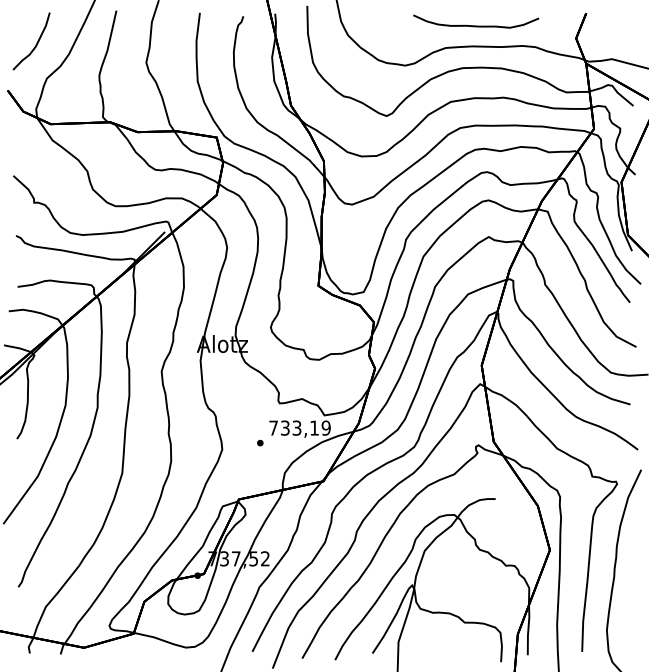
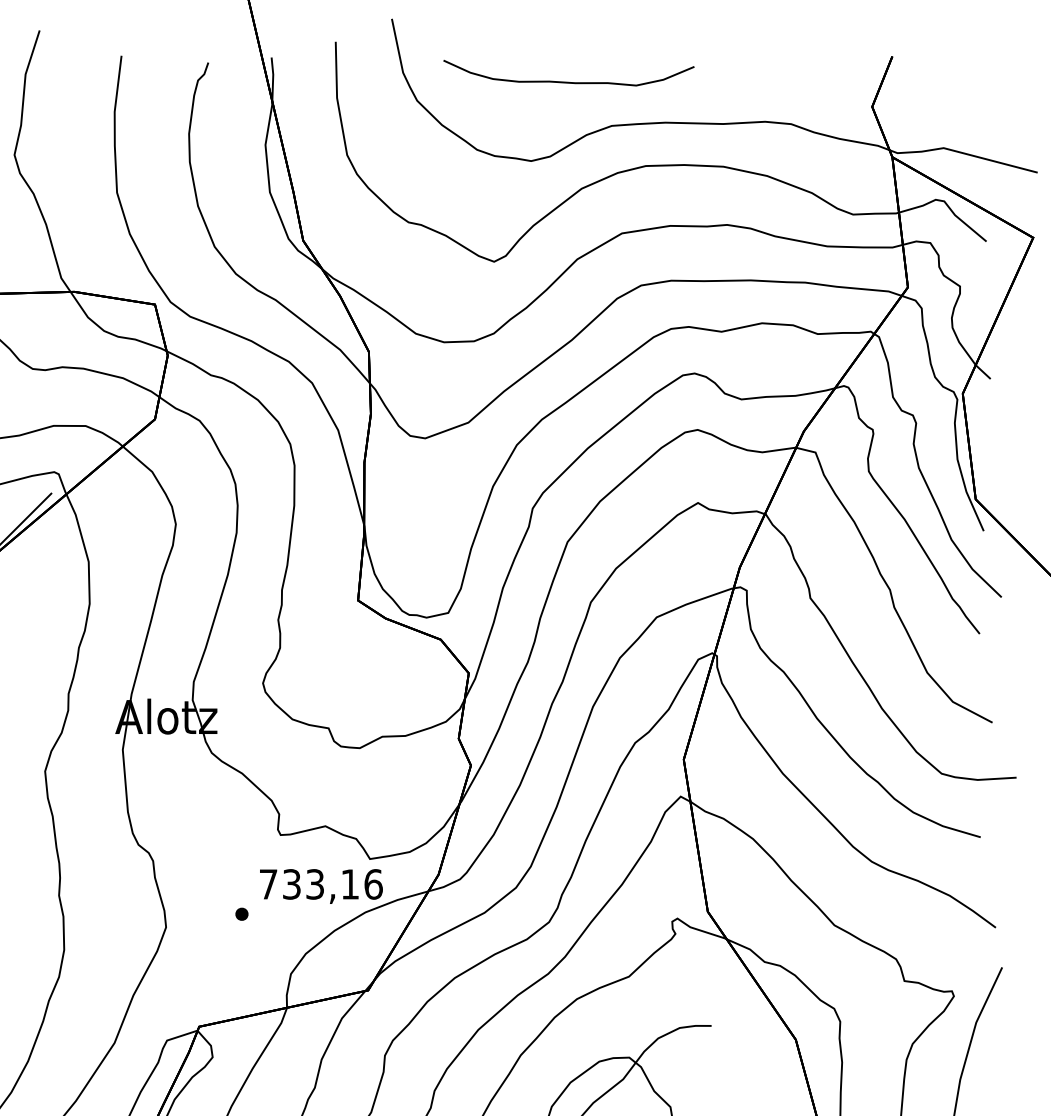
curve: (476, 25) -> (569, 80), moved
text: (325, 427) -> (372, 883), 733,19 -> 733,16

